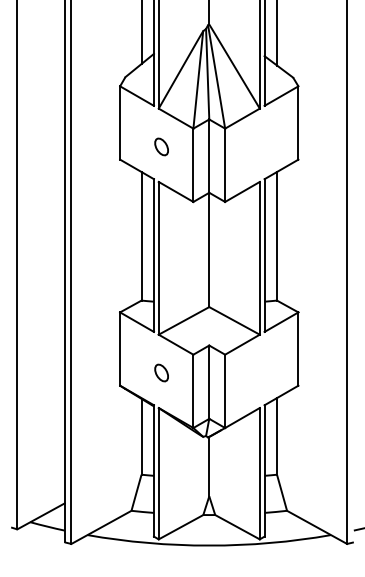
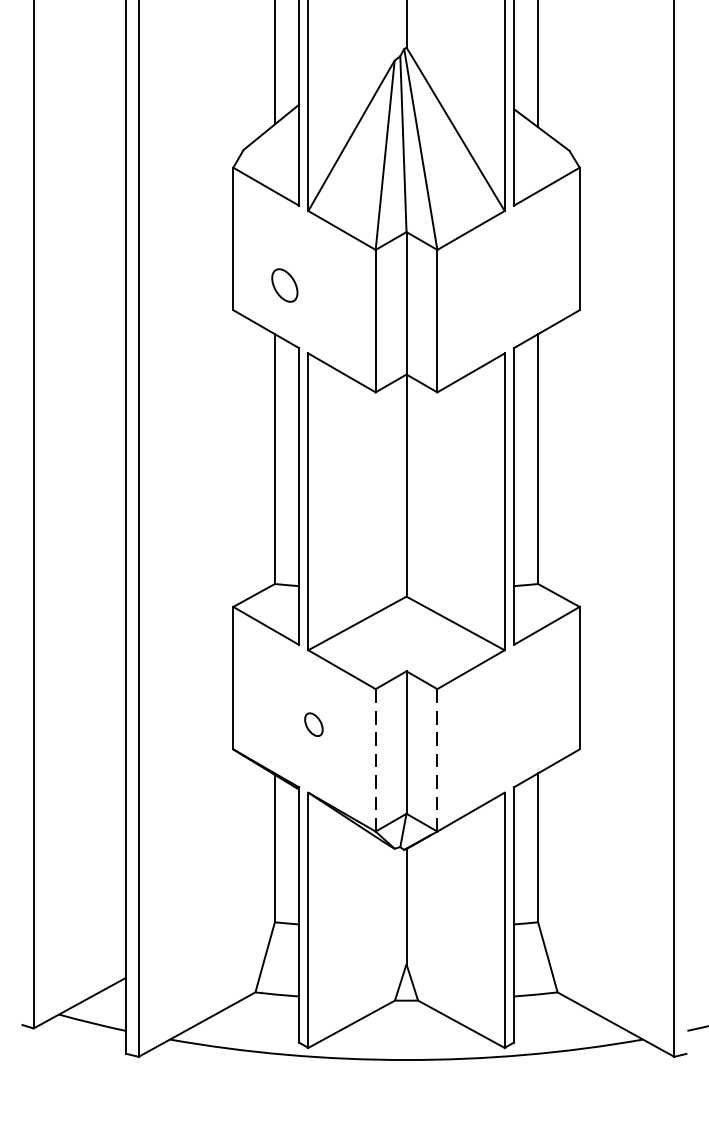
part: (161, 146) -> (284, 284), moved
part: (161, 372) -> (313, 723), size x0.7
line: (193, 391) -> (375, 760), solid -> dashed
line: (225, 391) -> (438, 760), solid -> dashed

